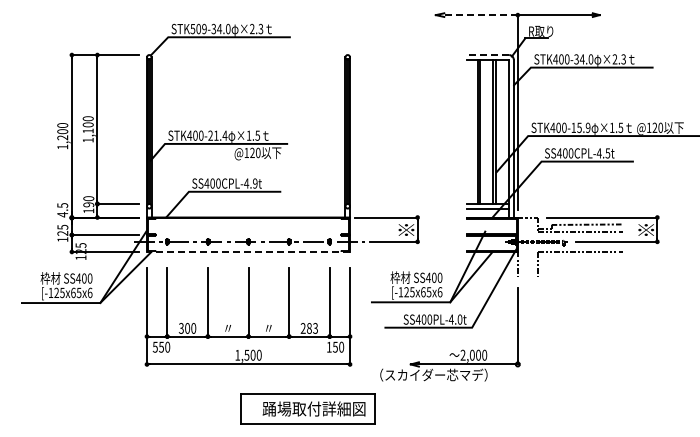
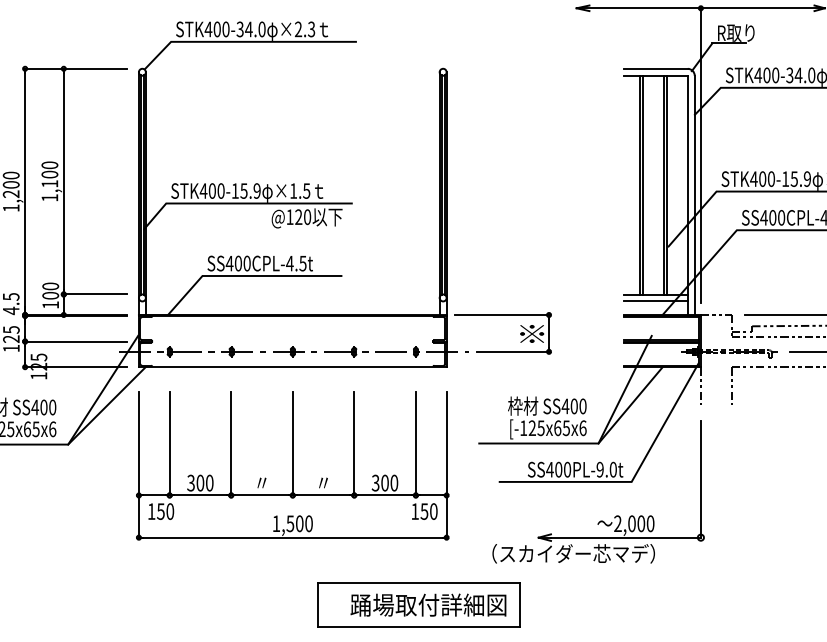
line: (476, 15) -> (638, 8), dashed -> solid
text: (198, 29) -> (216, 30), STK509-34.0 -> STK400-34.0
line: (488, 55) -> (656, 69), dashed -> solid
text: (217, 135) -> (245, 190), STK400-21.4 -> STK400-15.9
text: (254, 183) -> (301, 263), SS400CPL-4.9t -> SS400CPL-4.5t
text: (88, 204) -> (50, 295), 190 -> 100
line: (248, 251) -> (292, 366), dashed -> solid
text: (450, 319) -> (598, 469), SS400PL-4.0t -> SS400PL-9.0t
text: (309, 328) -> (385, 483), 283 -> 300
text: (154, 346) -> (150, 510), 550 -> 150
part: (307, 408) -> (418, 604), moved

